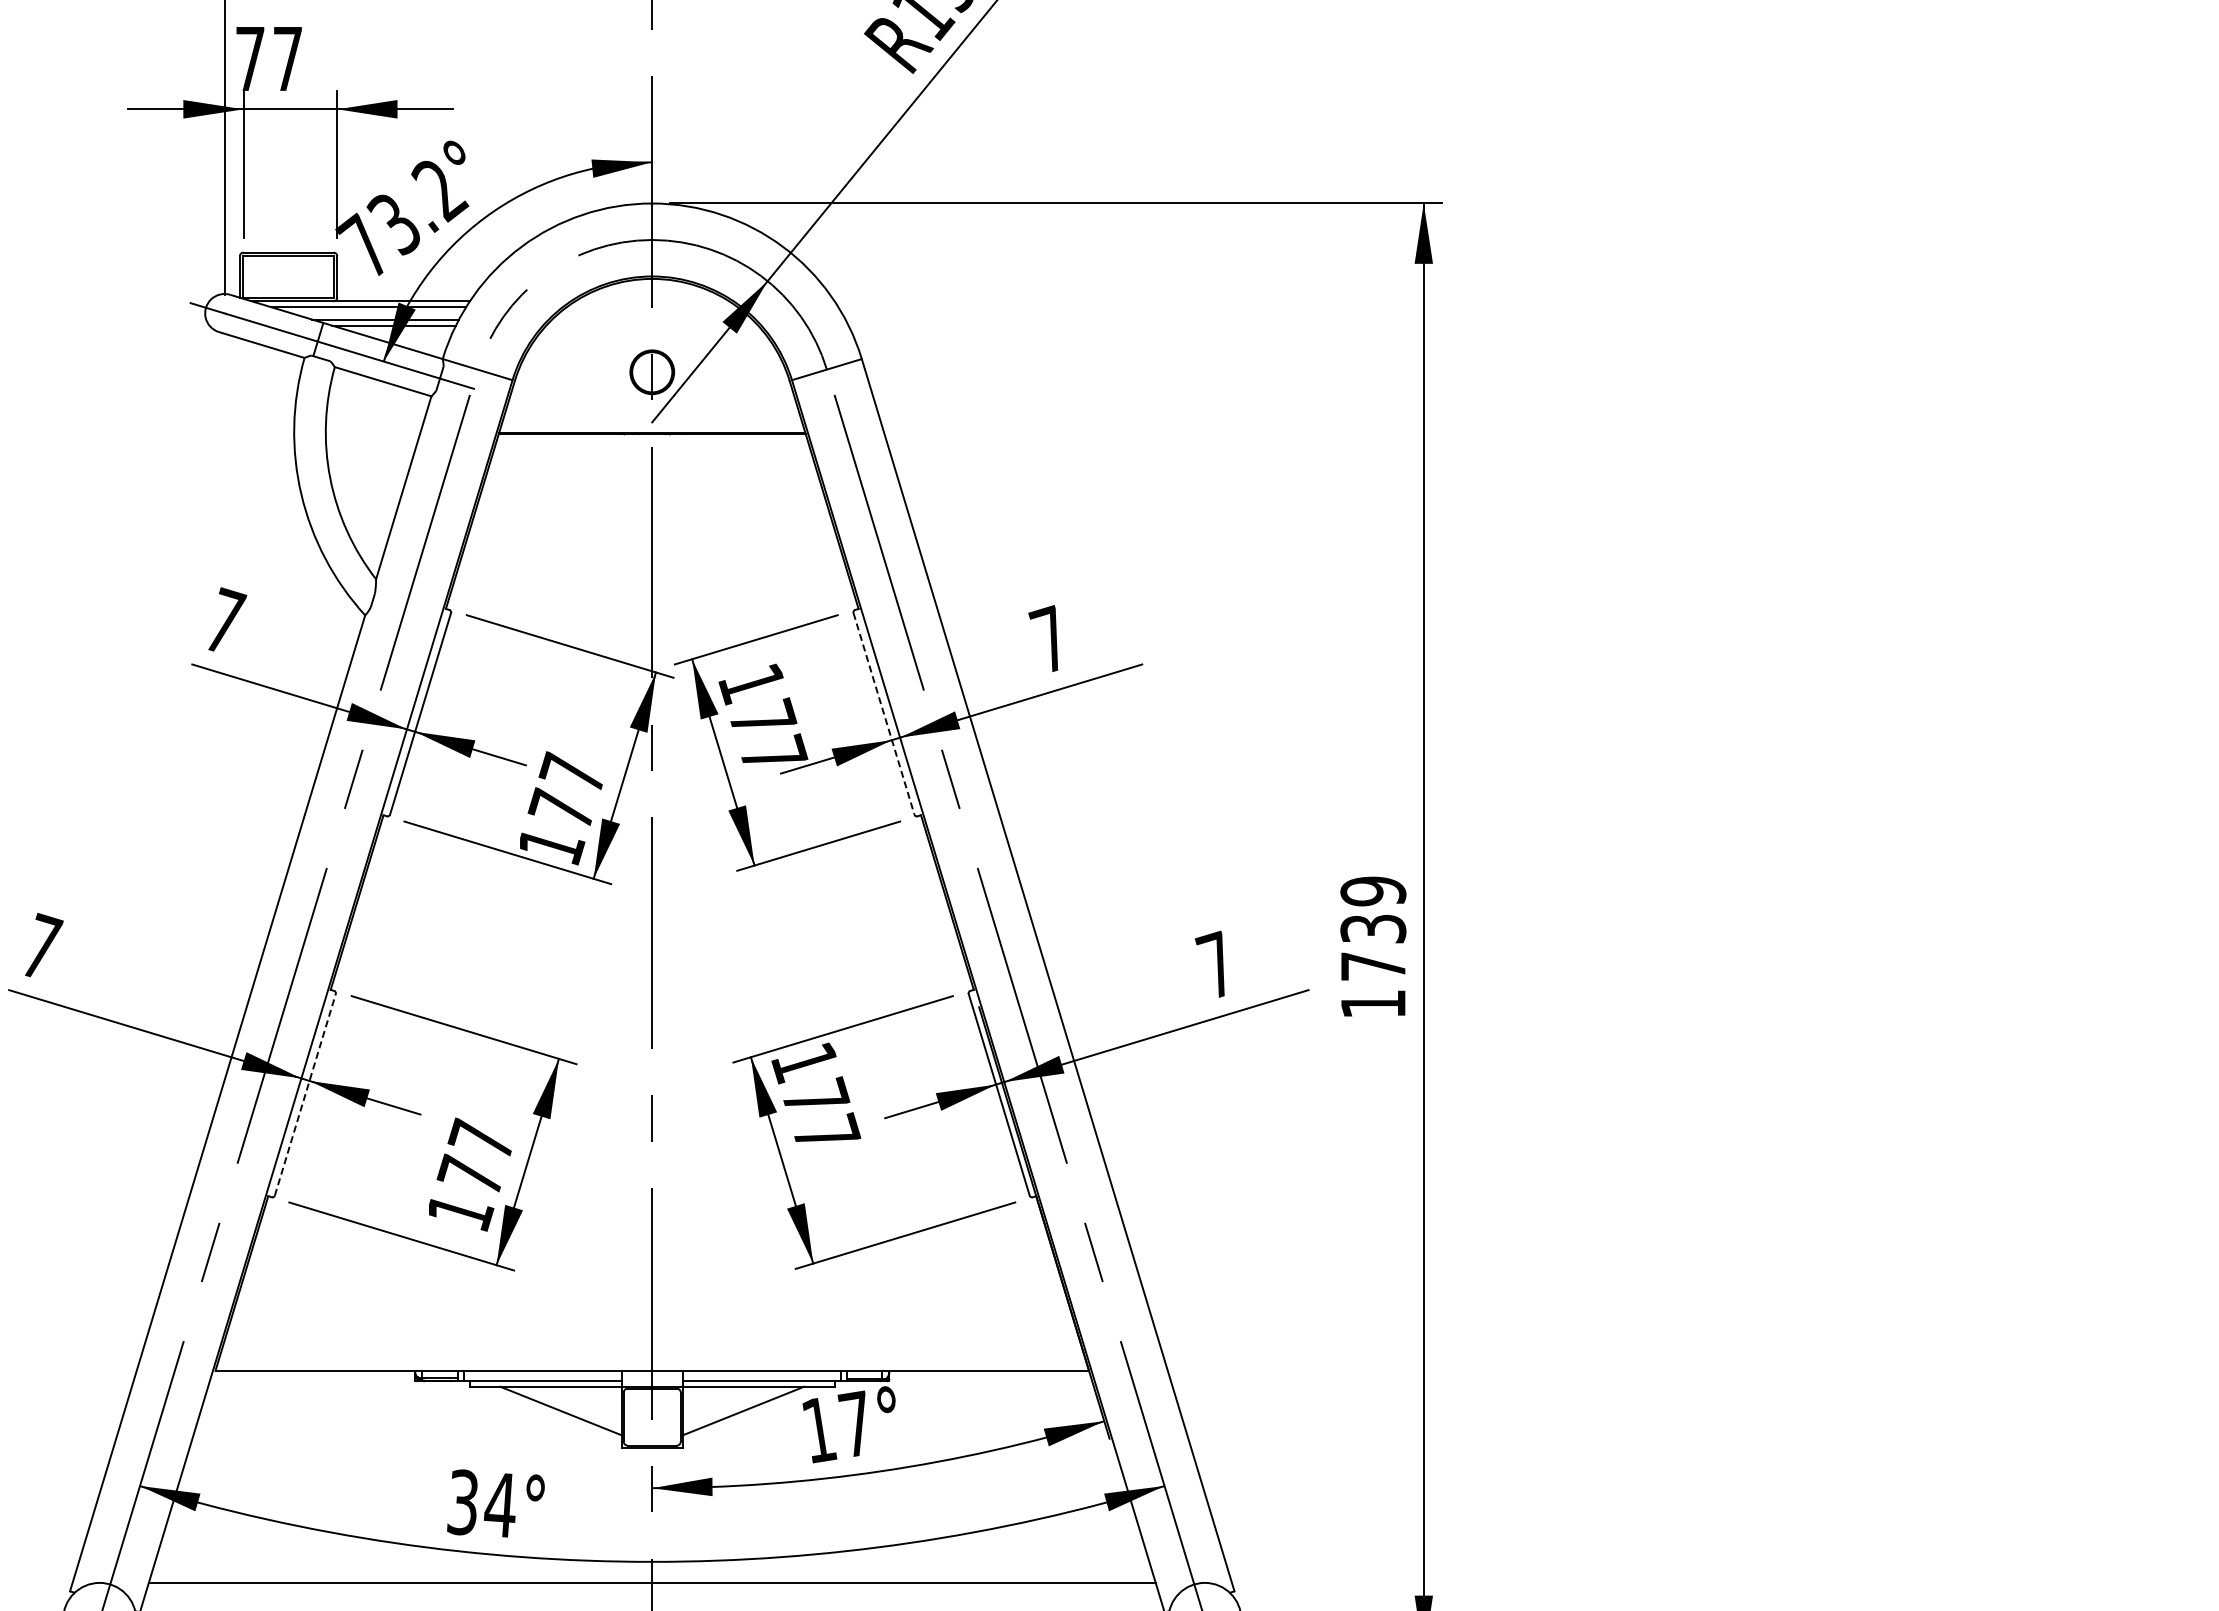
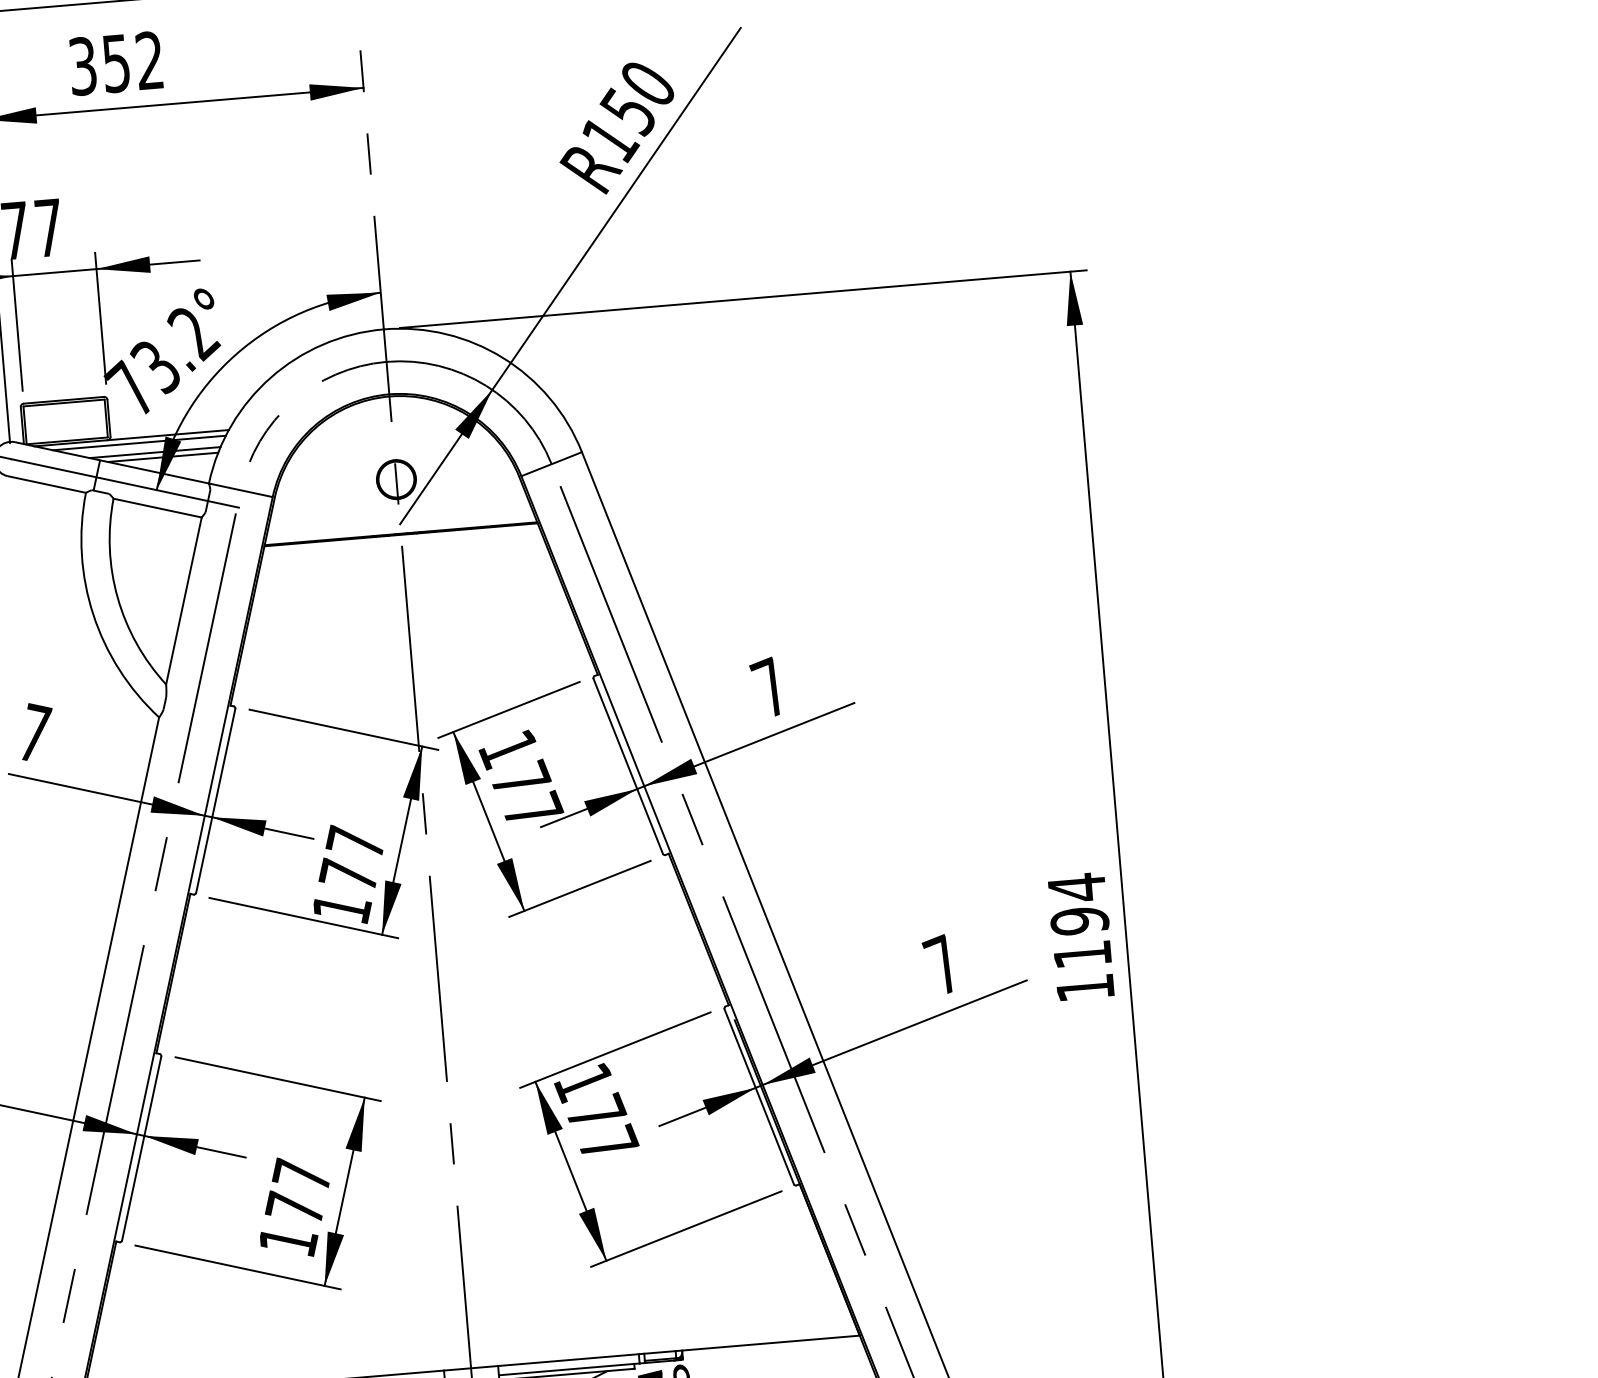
line: (884, 714) -> (628, 766), dashed -> solid
text: (1373, 927) -> (1079, 919), 1739 -> 1194
line: (305, 1094) -> (141, 1148), dashed -> solid

